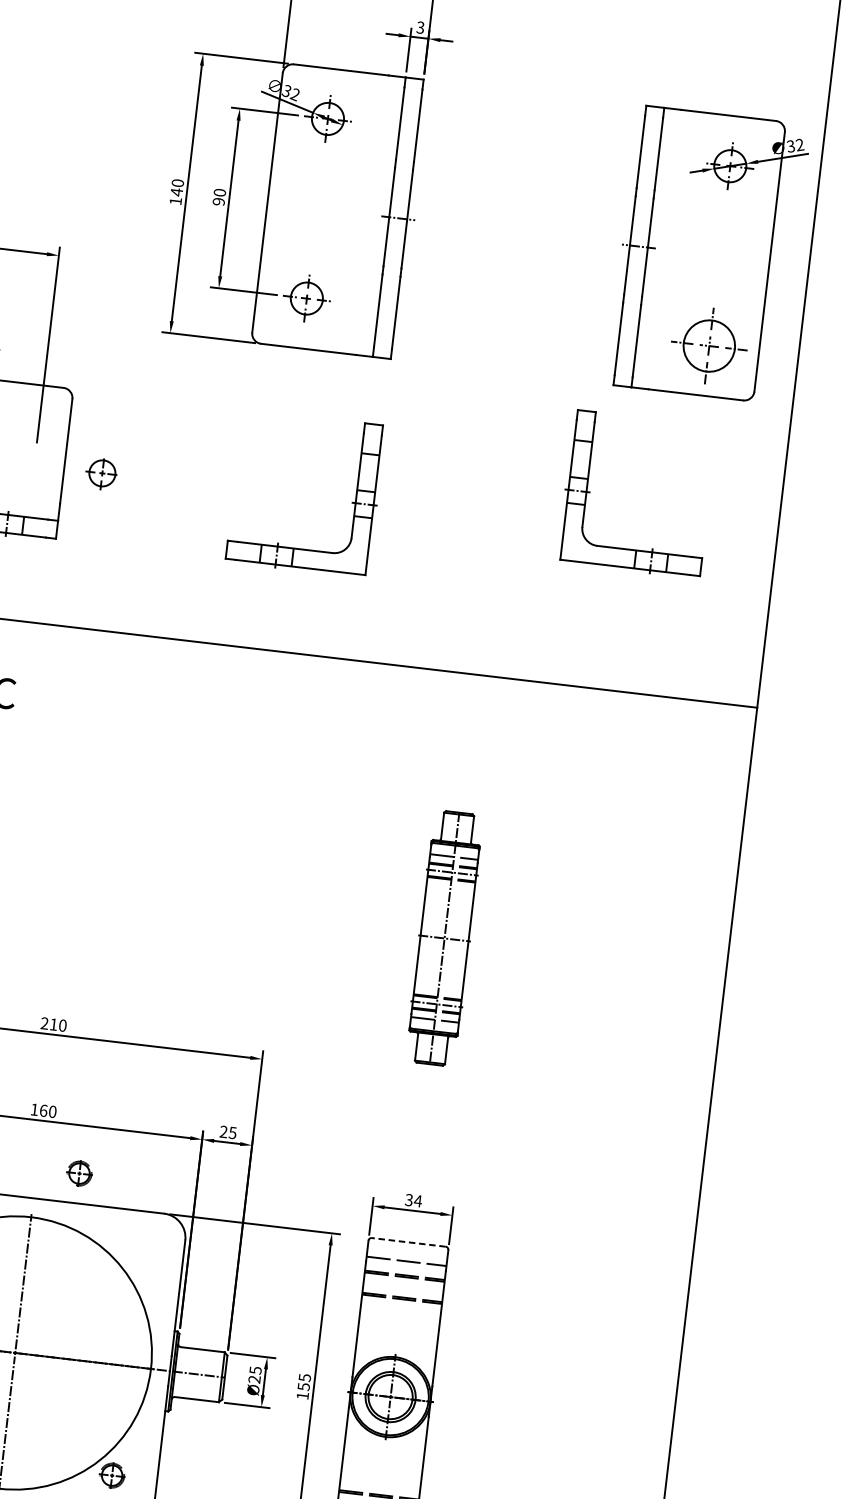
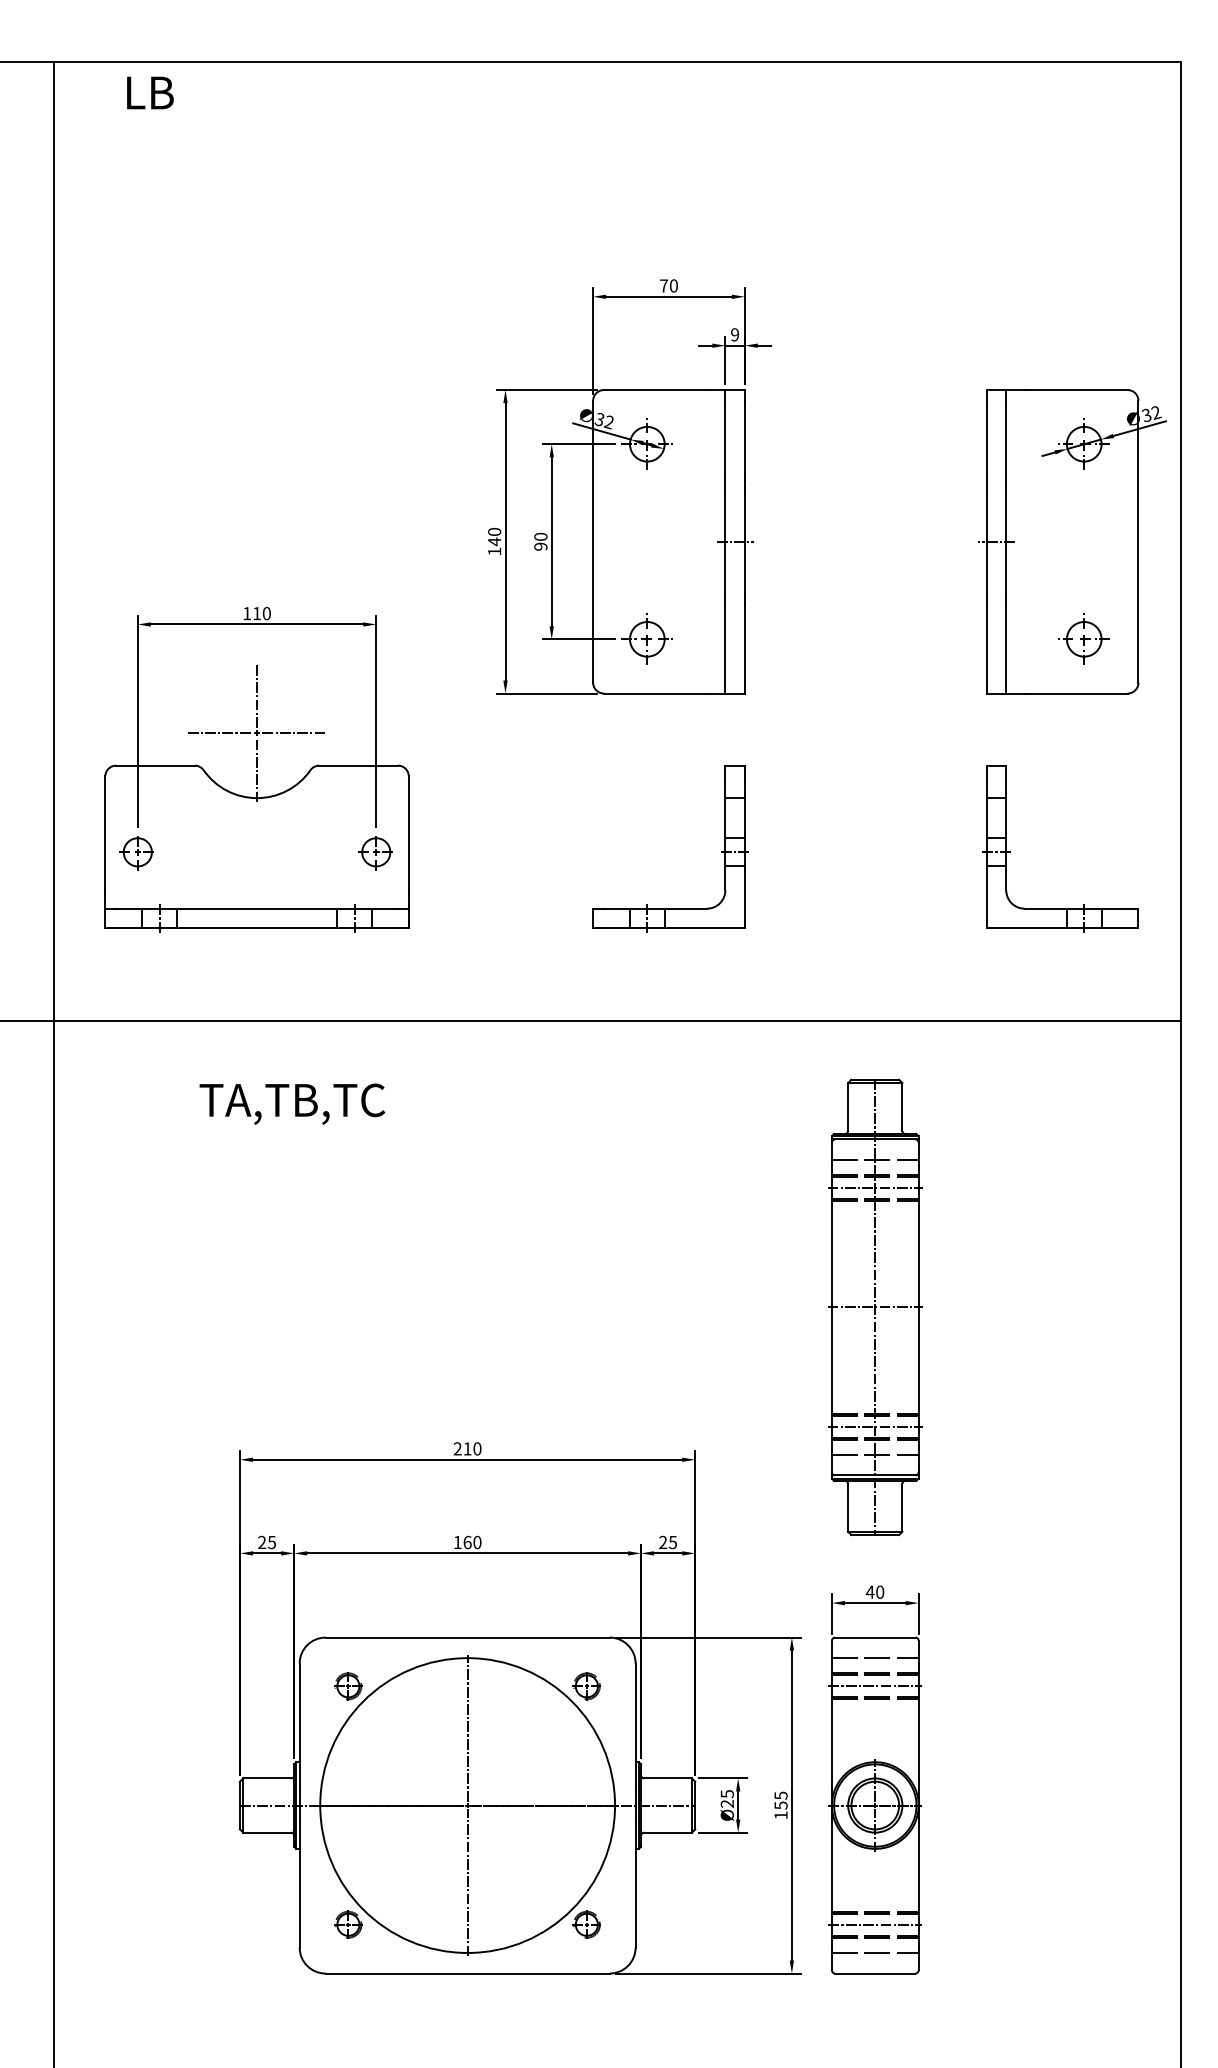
text: (420, 27) -> (734, 334), 3 -> 9
part: (708, 345) -> (1083, 638), size x0.62
part: (101, 474) -> (375, 853), moved
part: (590, 491) -> (1010, 851), moved
part: (444, 938) -> (875, 1307), size x1.67
part: (79, 1173) -> (586, 1686), moved
text: (413, 1199) -> (874, 1591), 34 -> 40
line: (408, 1242) -> (874, 1637), dashed -> solid
line: (403, 1287) -> (875, 1686), added

